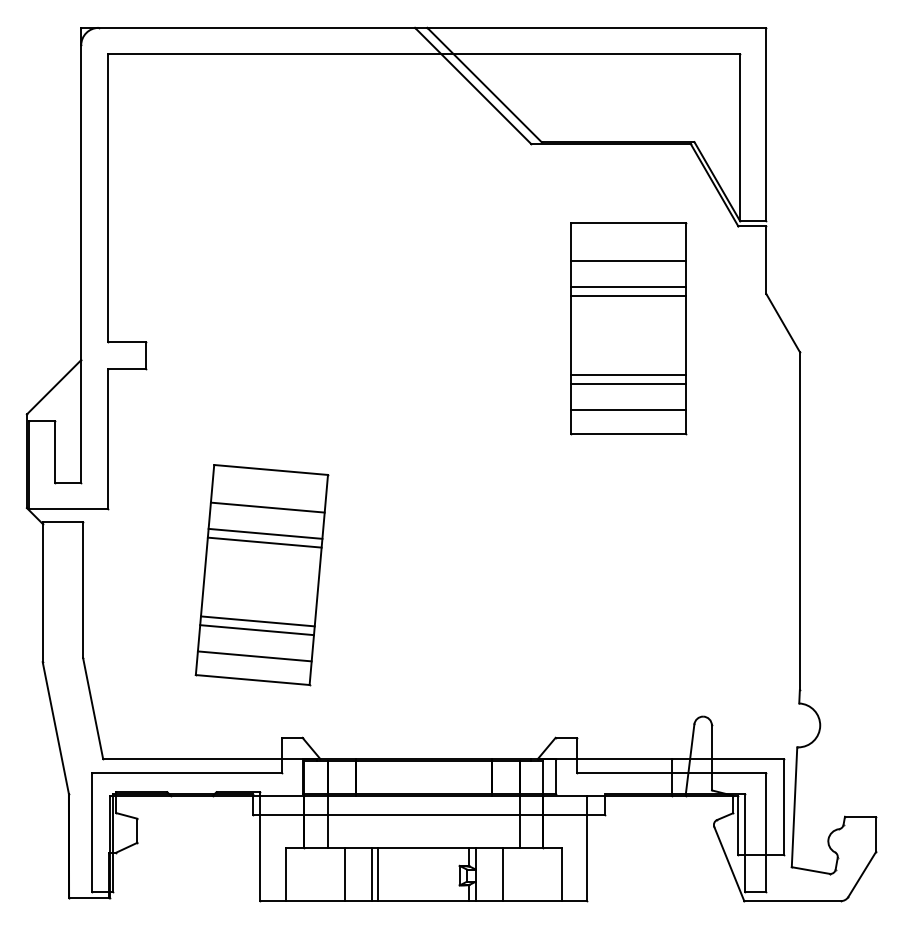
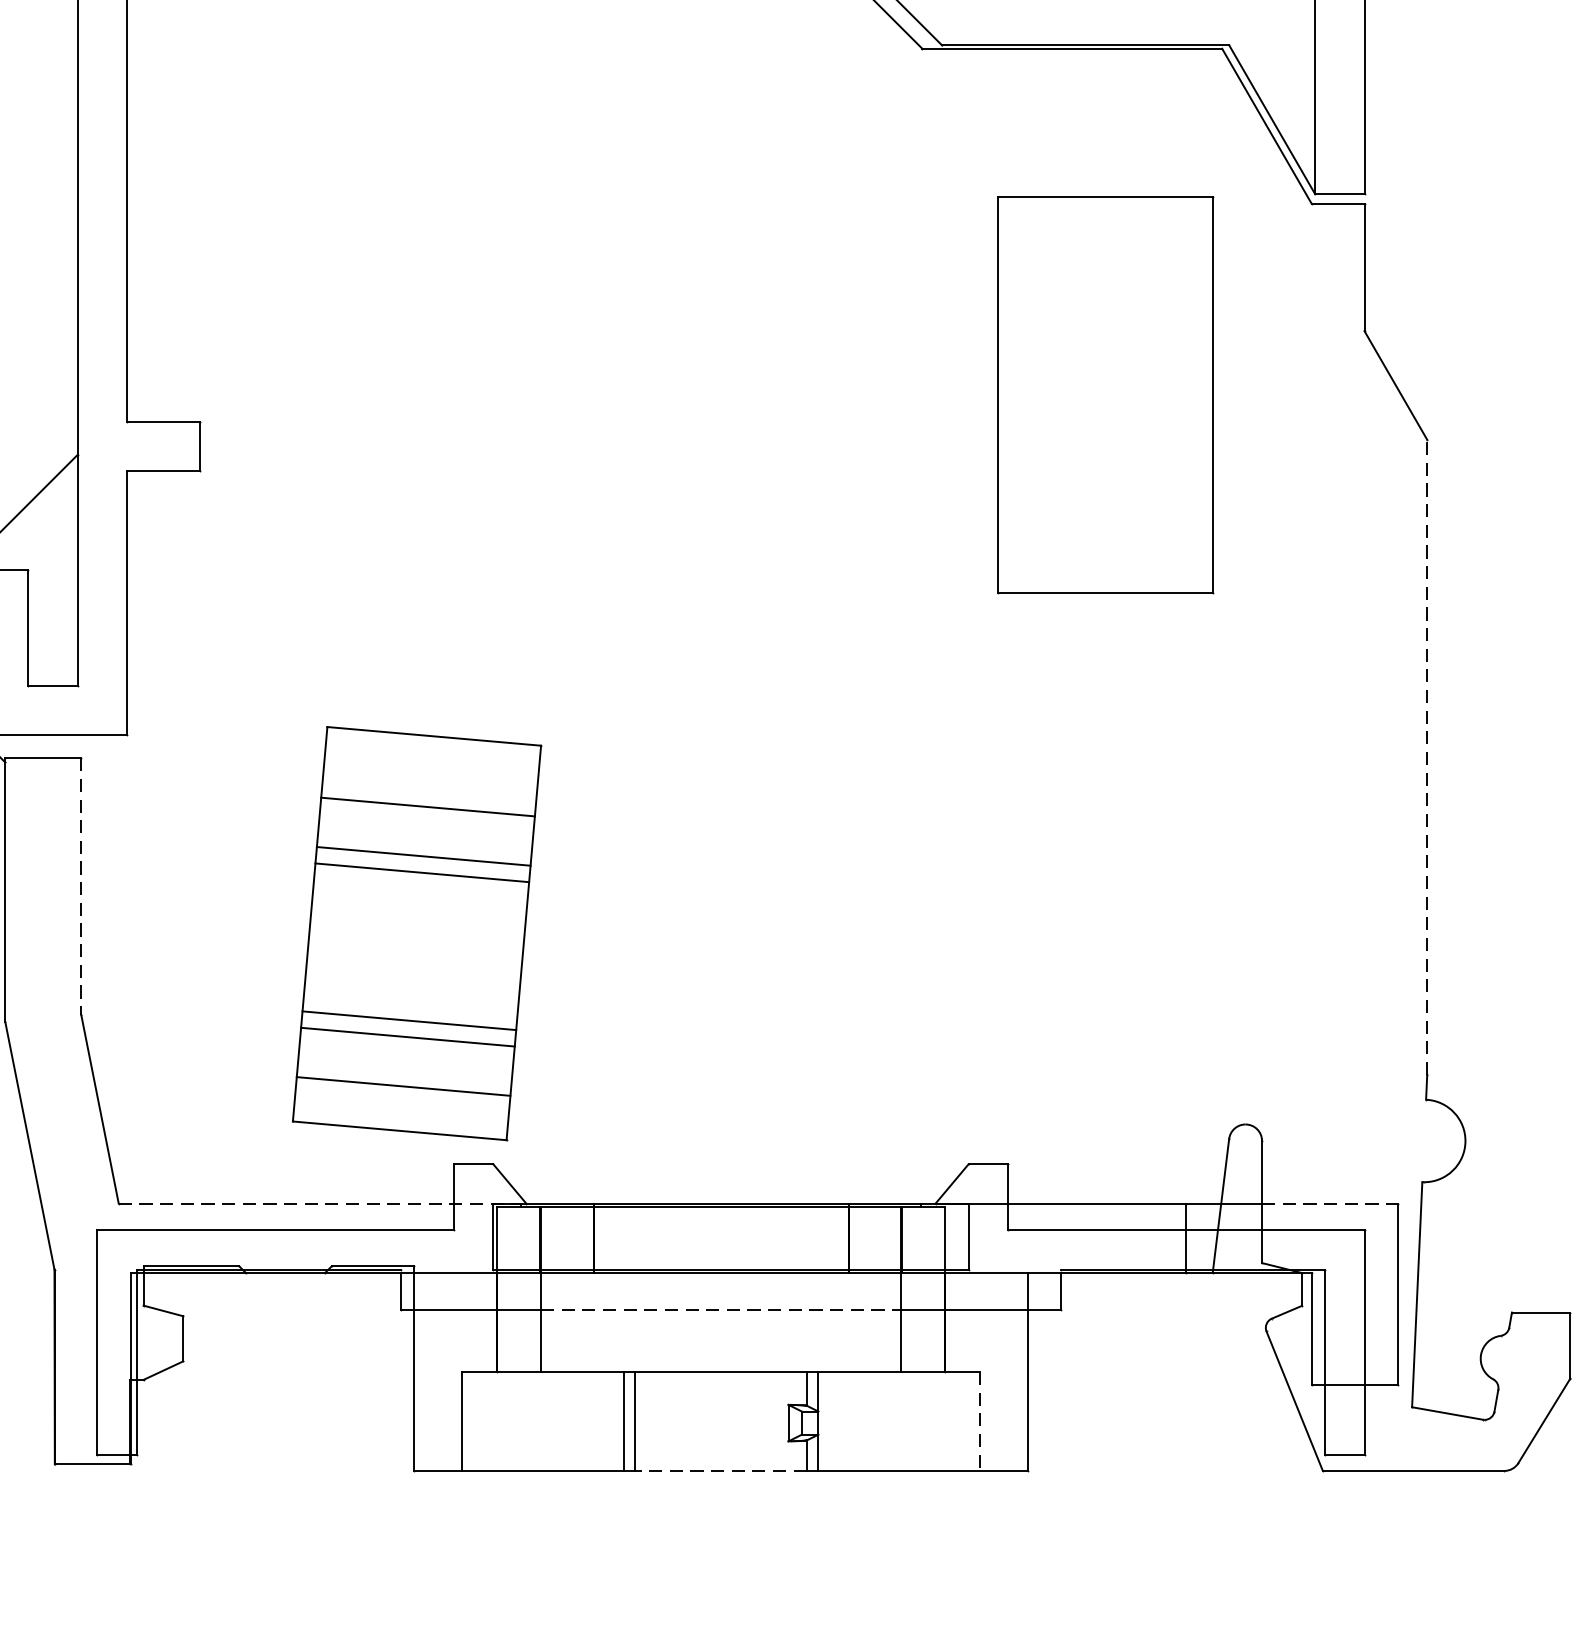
line: (628, 260) -> (1105, 267), removed
line: (628, 287) -> (1105, 318), removed
line: (628, 295) -> (1105, 333), removed
line: (628, 374) -> (1105, 481), removed
line: (628, 383) -> (1105, 498), removed
line: (628, 410) -> (1105, 549), removed
line: (799, 520) -> (1426, 756), solid -> dashed
part: (261, 575) -> (416, 934), moved
line: (83, 590) -> (81, 887), solid -> dashed
line: (210, 758) -> (320, 1203), solid -> dashed
line: (748, 758) -> (1330, 1203), solid -> dashed
line: (423, 815) -> (720, 1310), solid -> dashed
line: (344, 874) -> (572, 1420), removed
line: (502, 874) -> (868, 1420), removed
line: (561, 875) -> (979, 1422), solid -> dashed
line: (423, 901) -> (720, 1471), solid -> dashed

